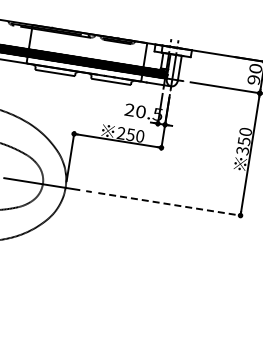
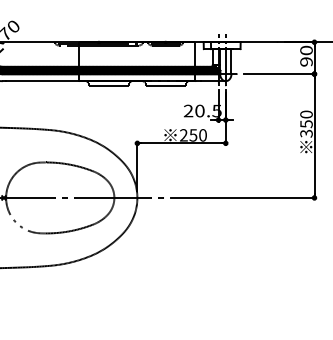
line: (170, 204) -> (243, 197), dashed -> solid

